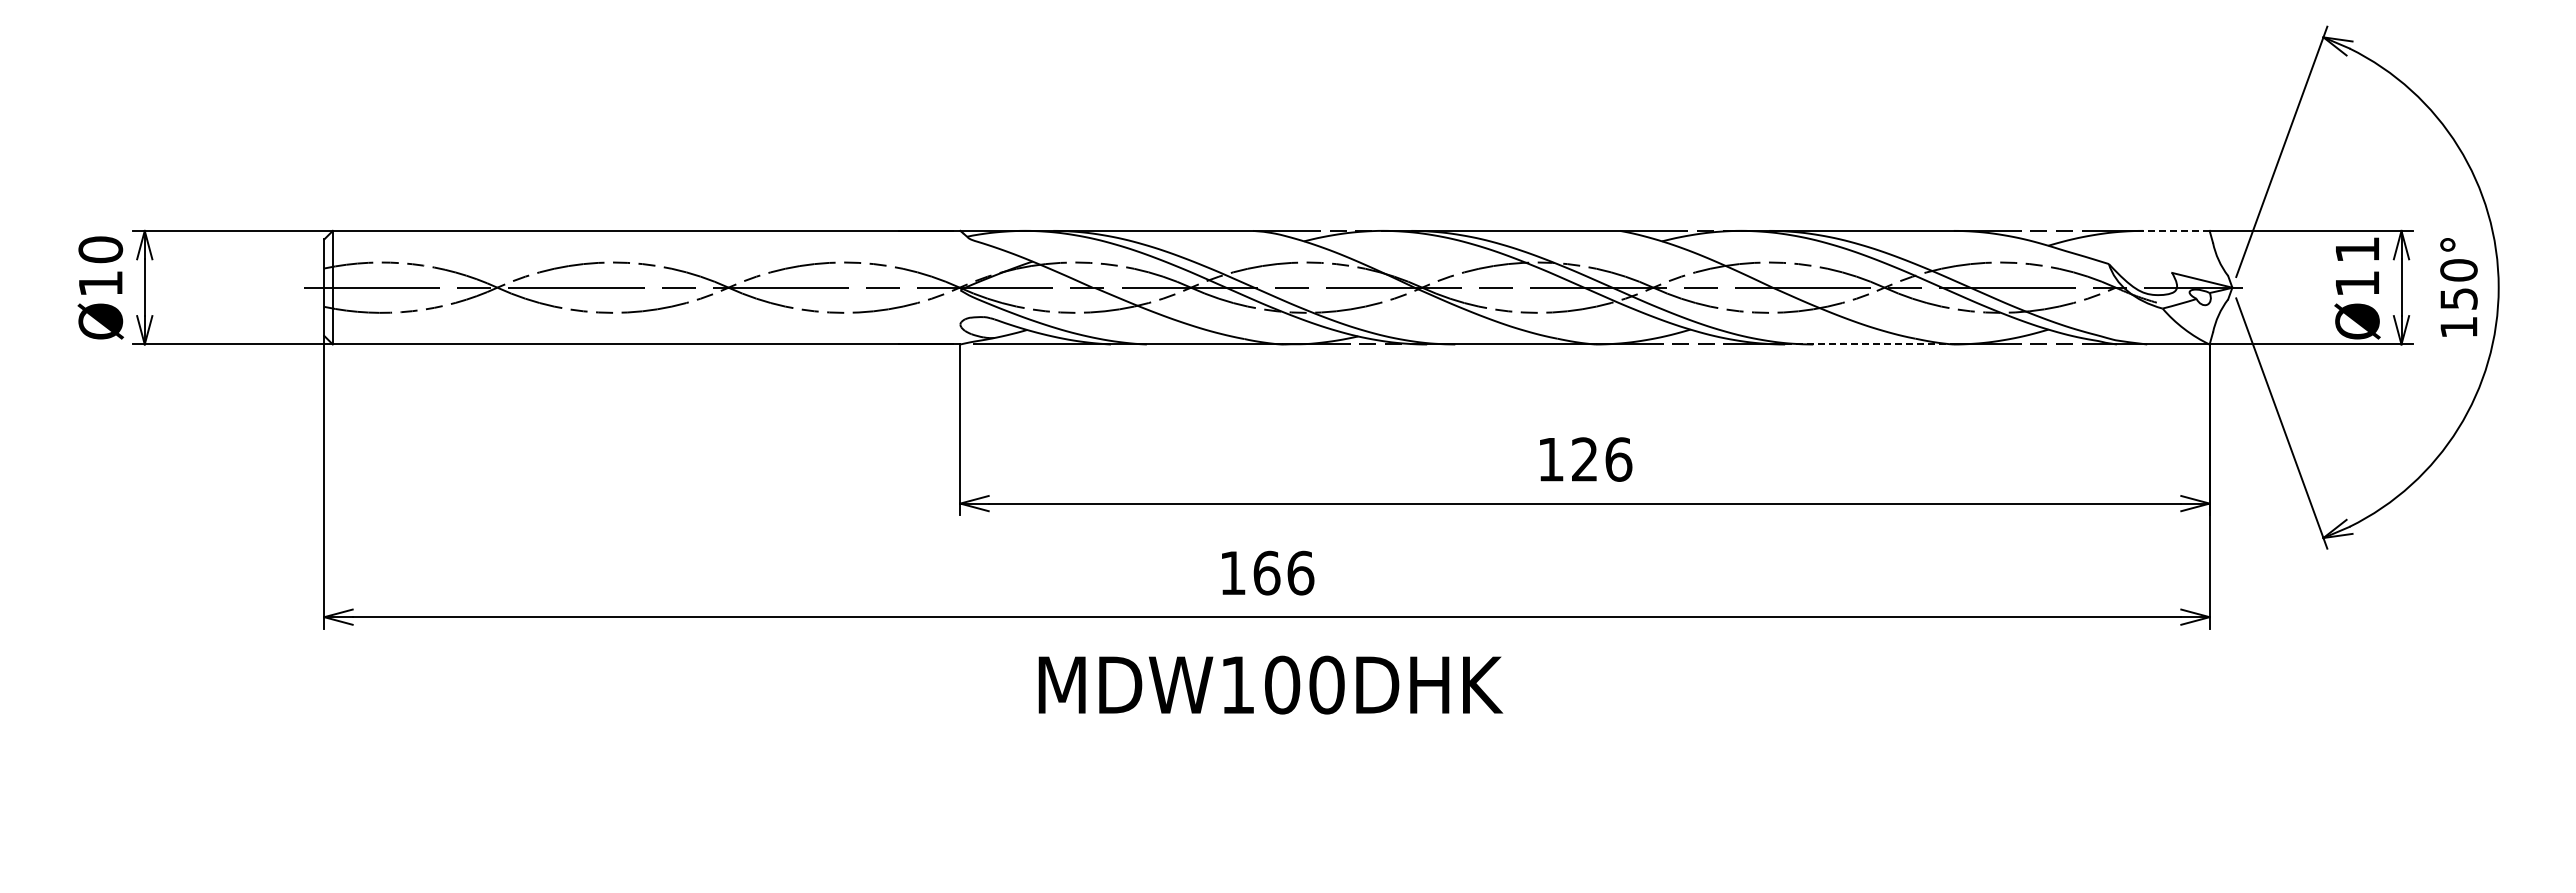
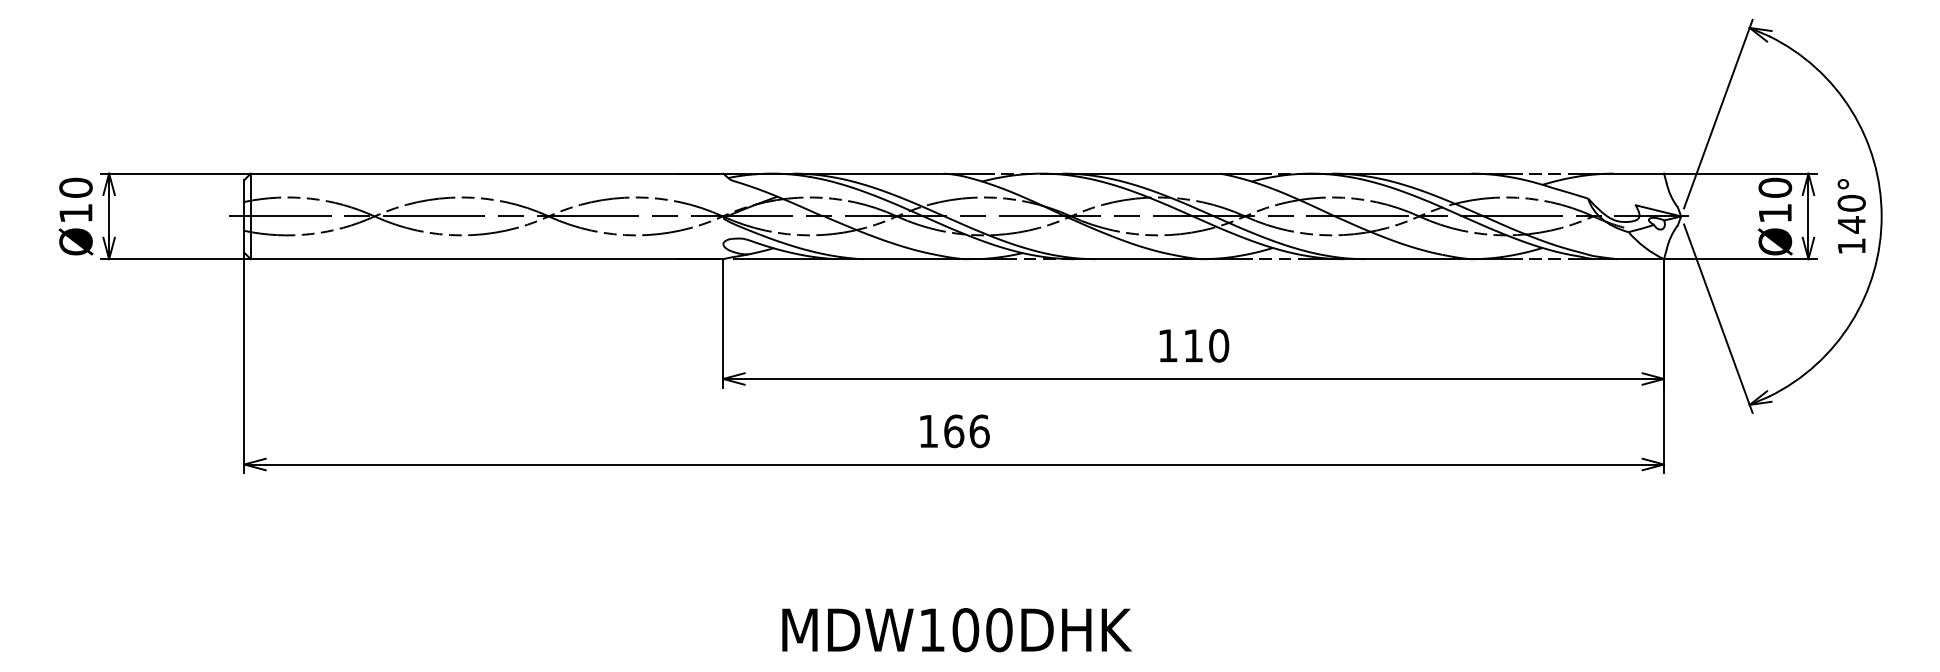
line: (2175, 230) -> (1638, 173), dashed -> solid
text: (2357, 249) -> (1775, 187), Ø11 -> Ø10
text: (2458, 298) -> (1851, 224), 150° -> 140°
line: (1869, 344) -> (1407, 259), dashed -> solid
text: (1602, 459) -> (1206, 345), 126 -> 110
text: (1270, 684) -> (956, 629), moved

